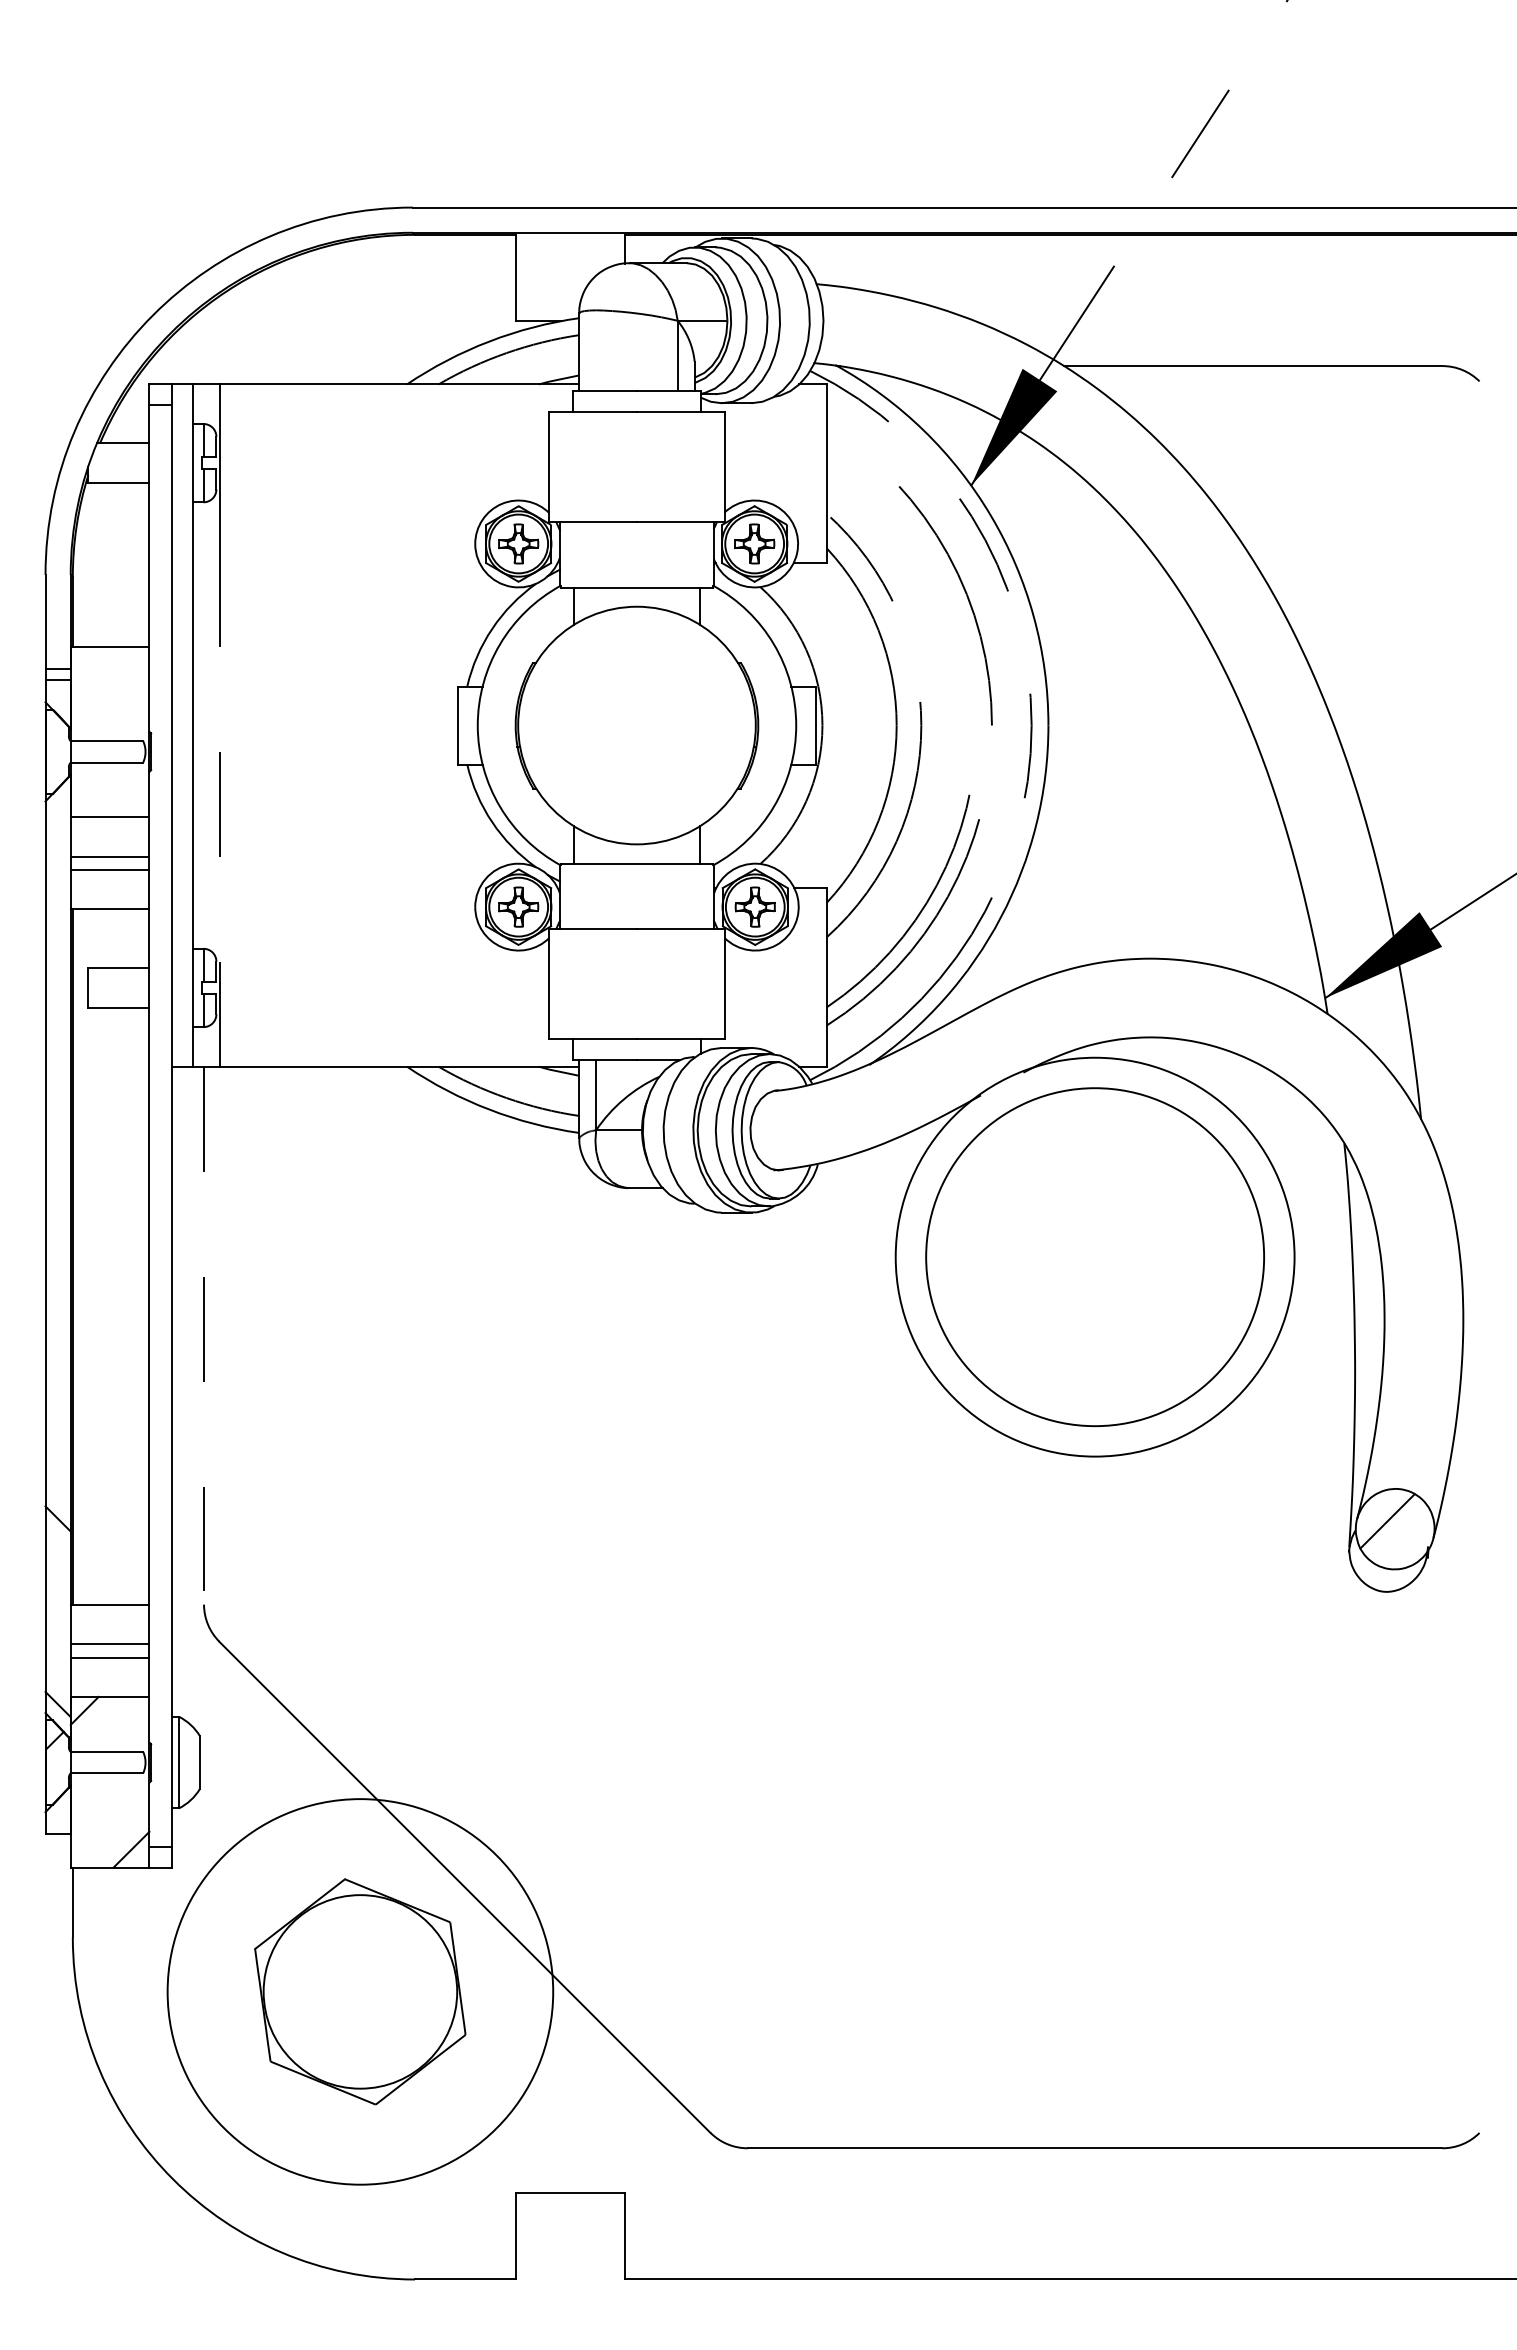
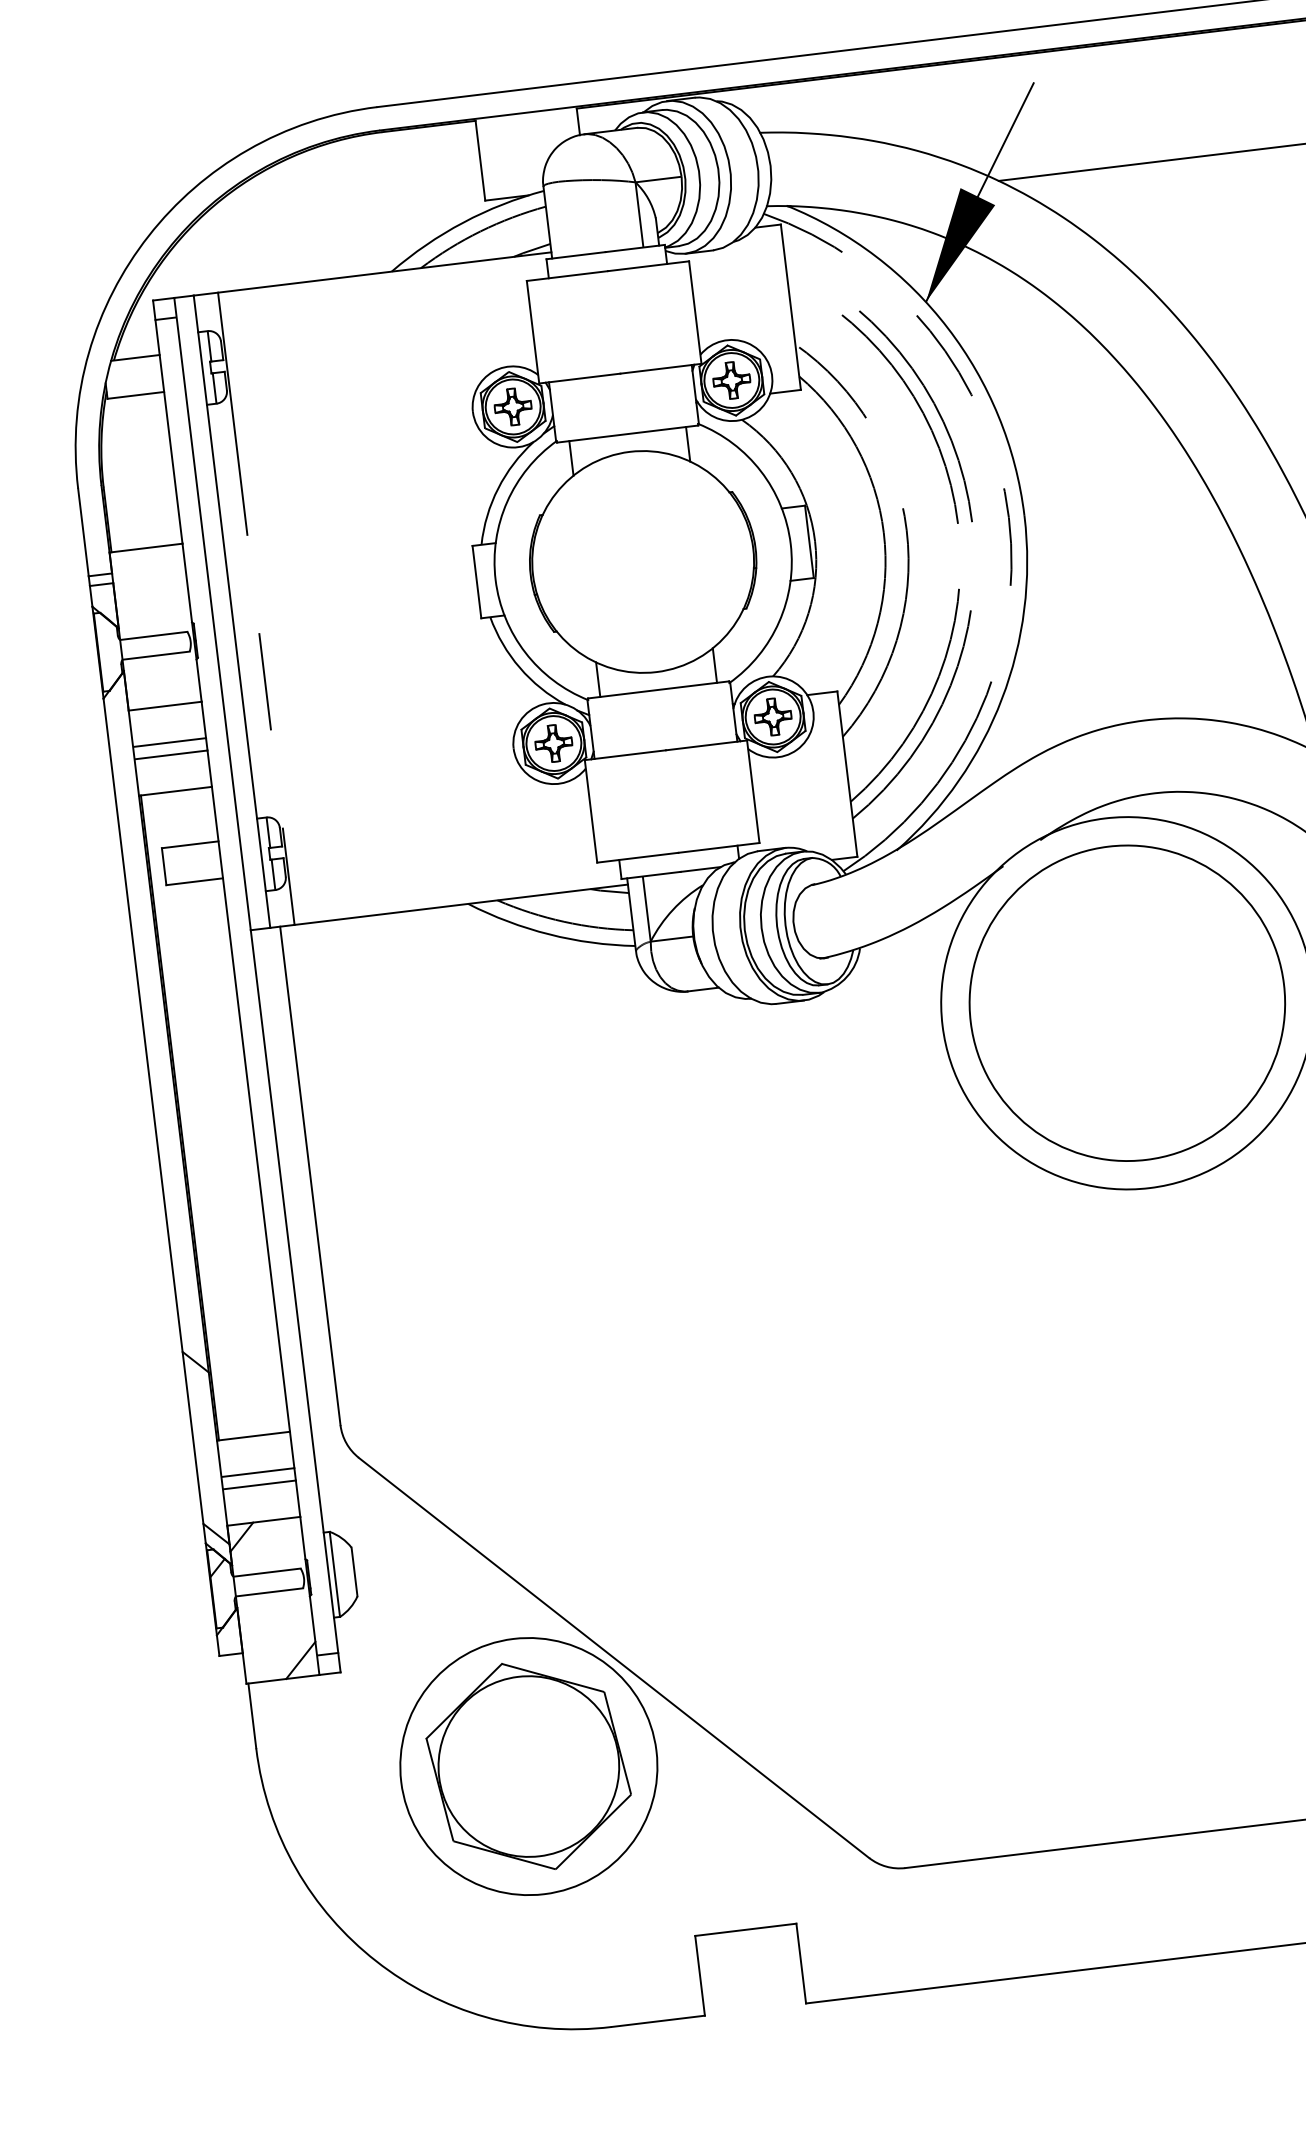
arc: (949, 595) -> (918, 406), added
line: (204, 1335) -> (310, 1175), dashed -> solid
circle: (360, 1991) -> (528, 1766), size x0.71

